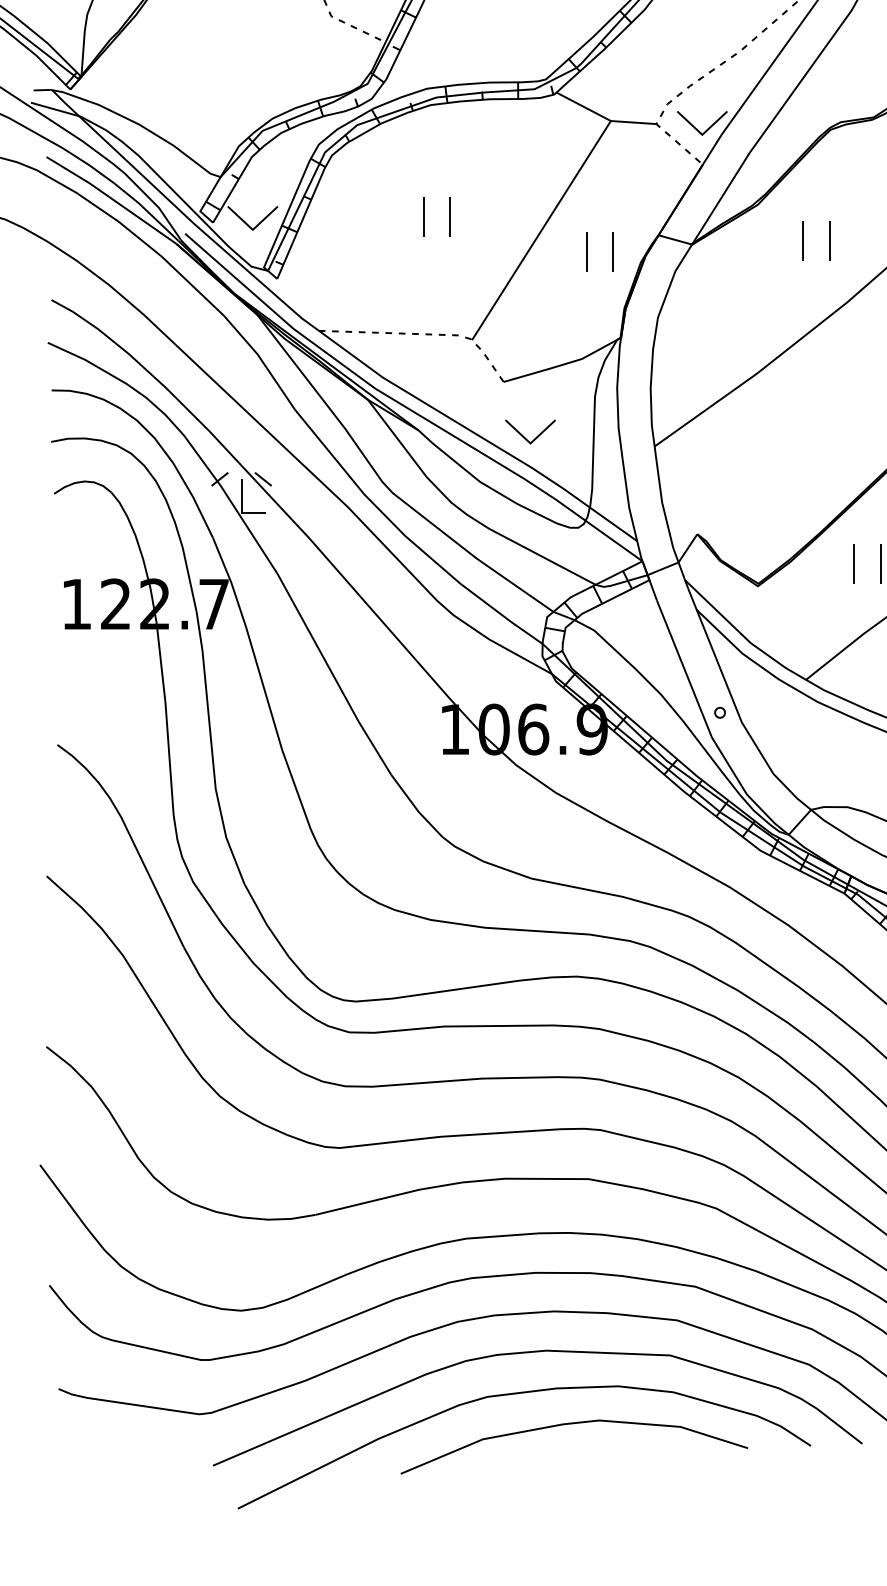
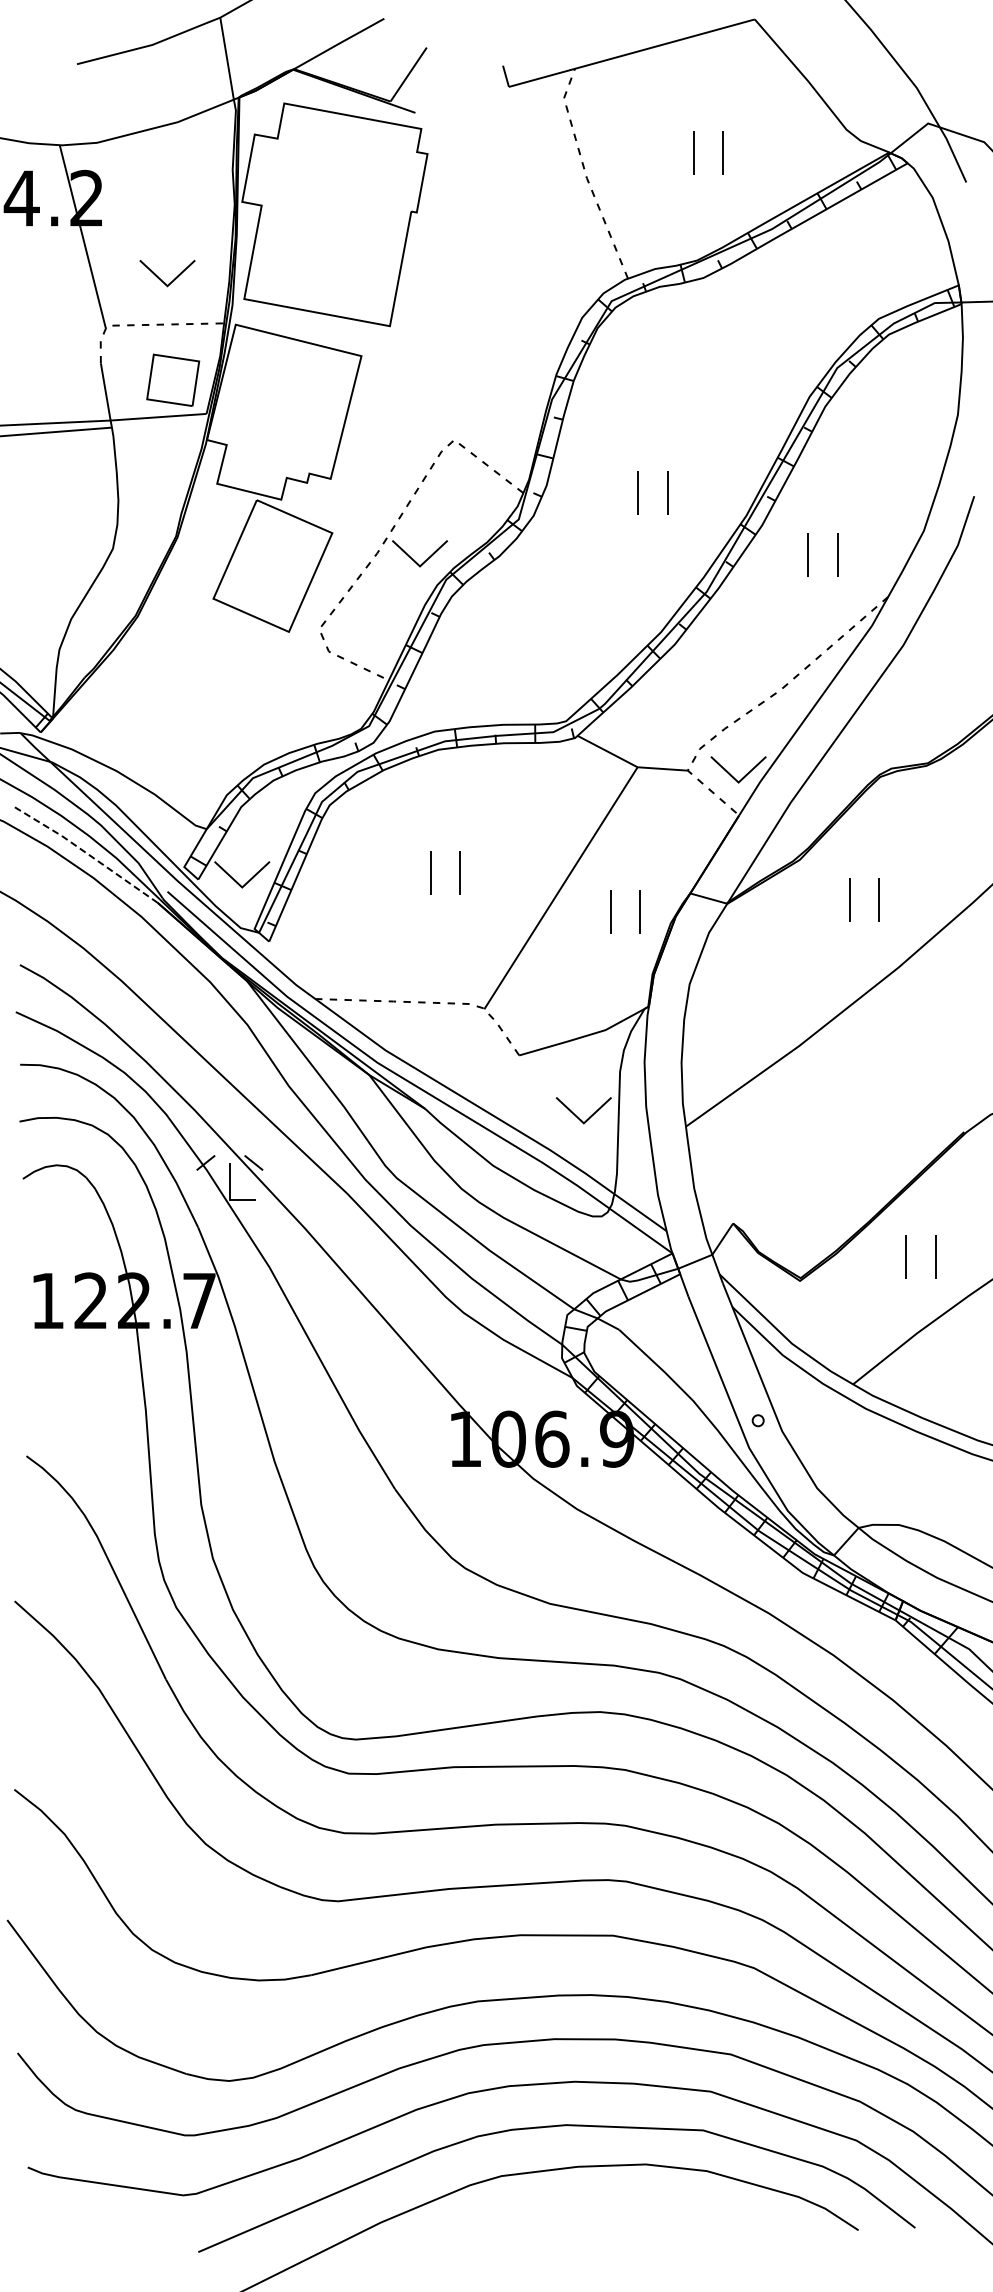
line: (111, 199) -> (86, 853), solid -> dashed
part: (526, 438) -> (579, 1117), moved
curve: (573, 1424) -> (596, 2206), removed

